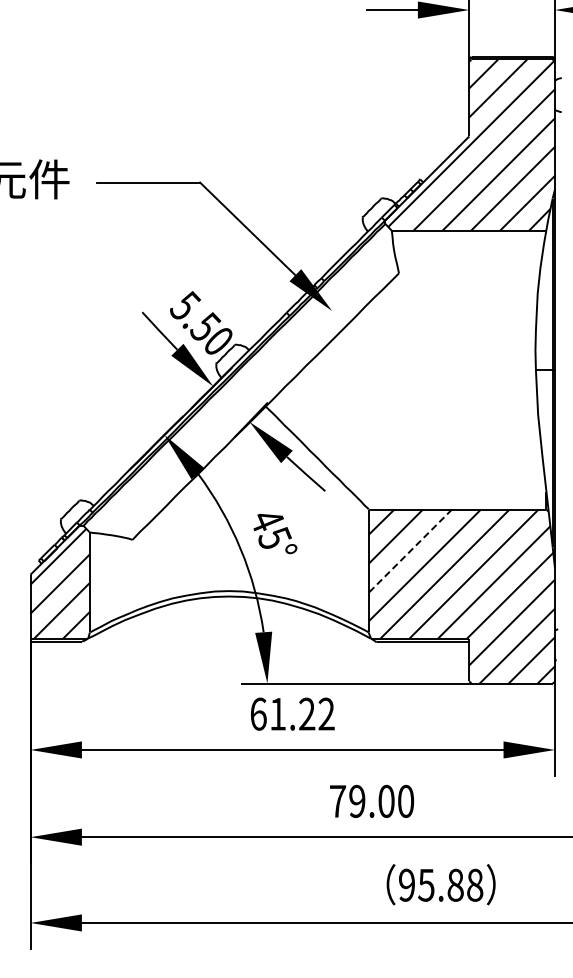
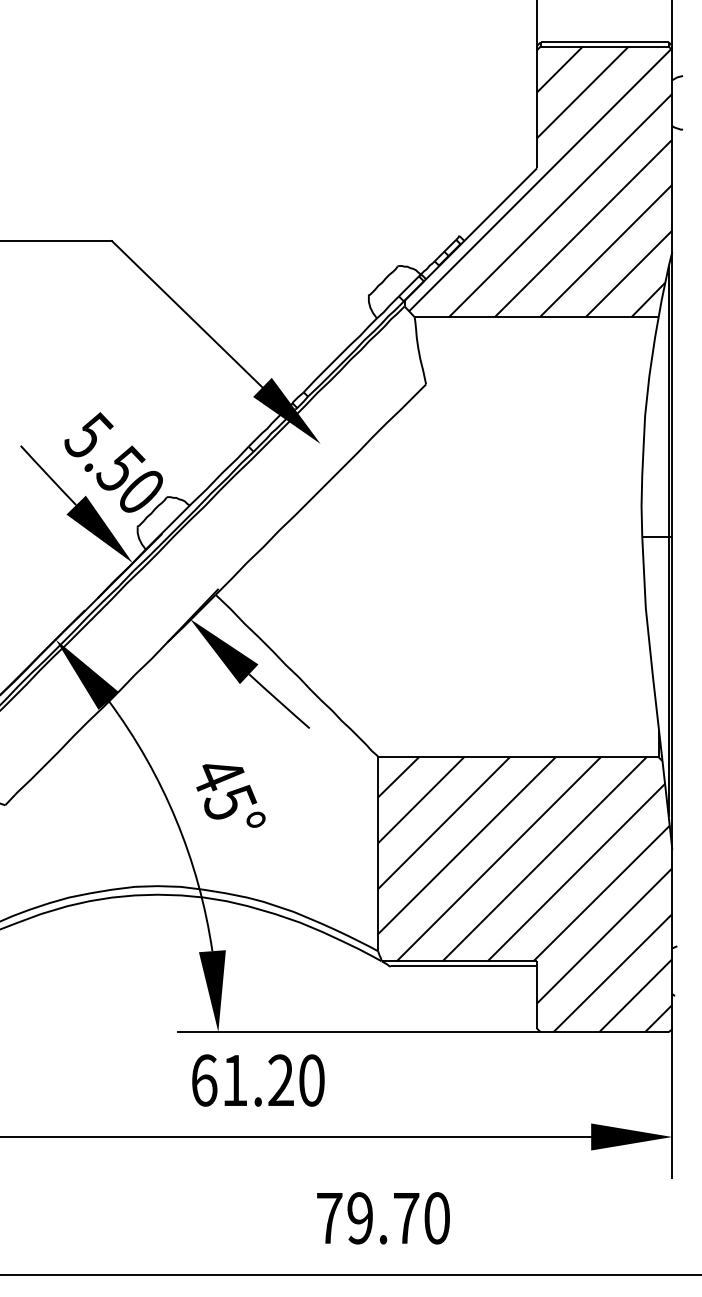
line: (410, 551) -> (444, 823), dashed -> solid
text: (326, 713) -> (311, 1079), 61.22 -> 61.20
text: (386, 800) -> (406, 1216), 79.00 -> 79.70

